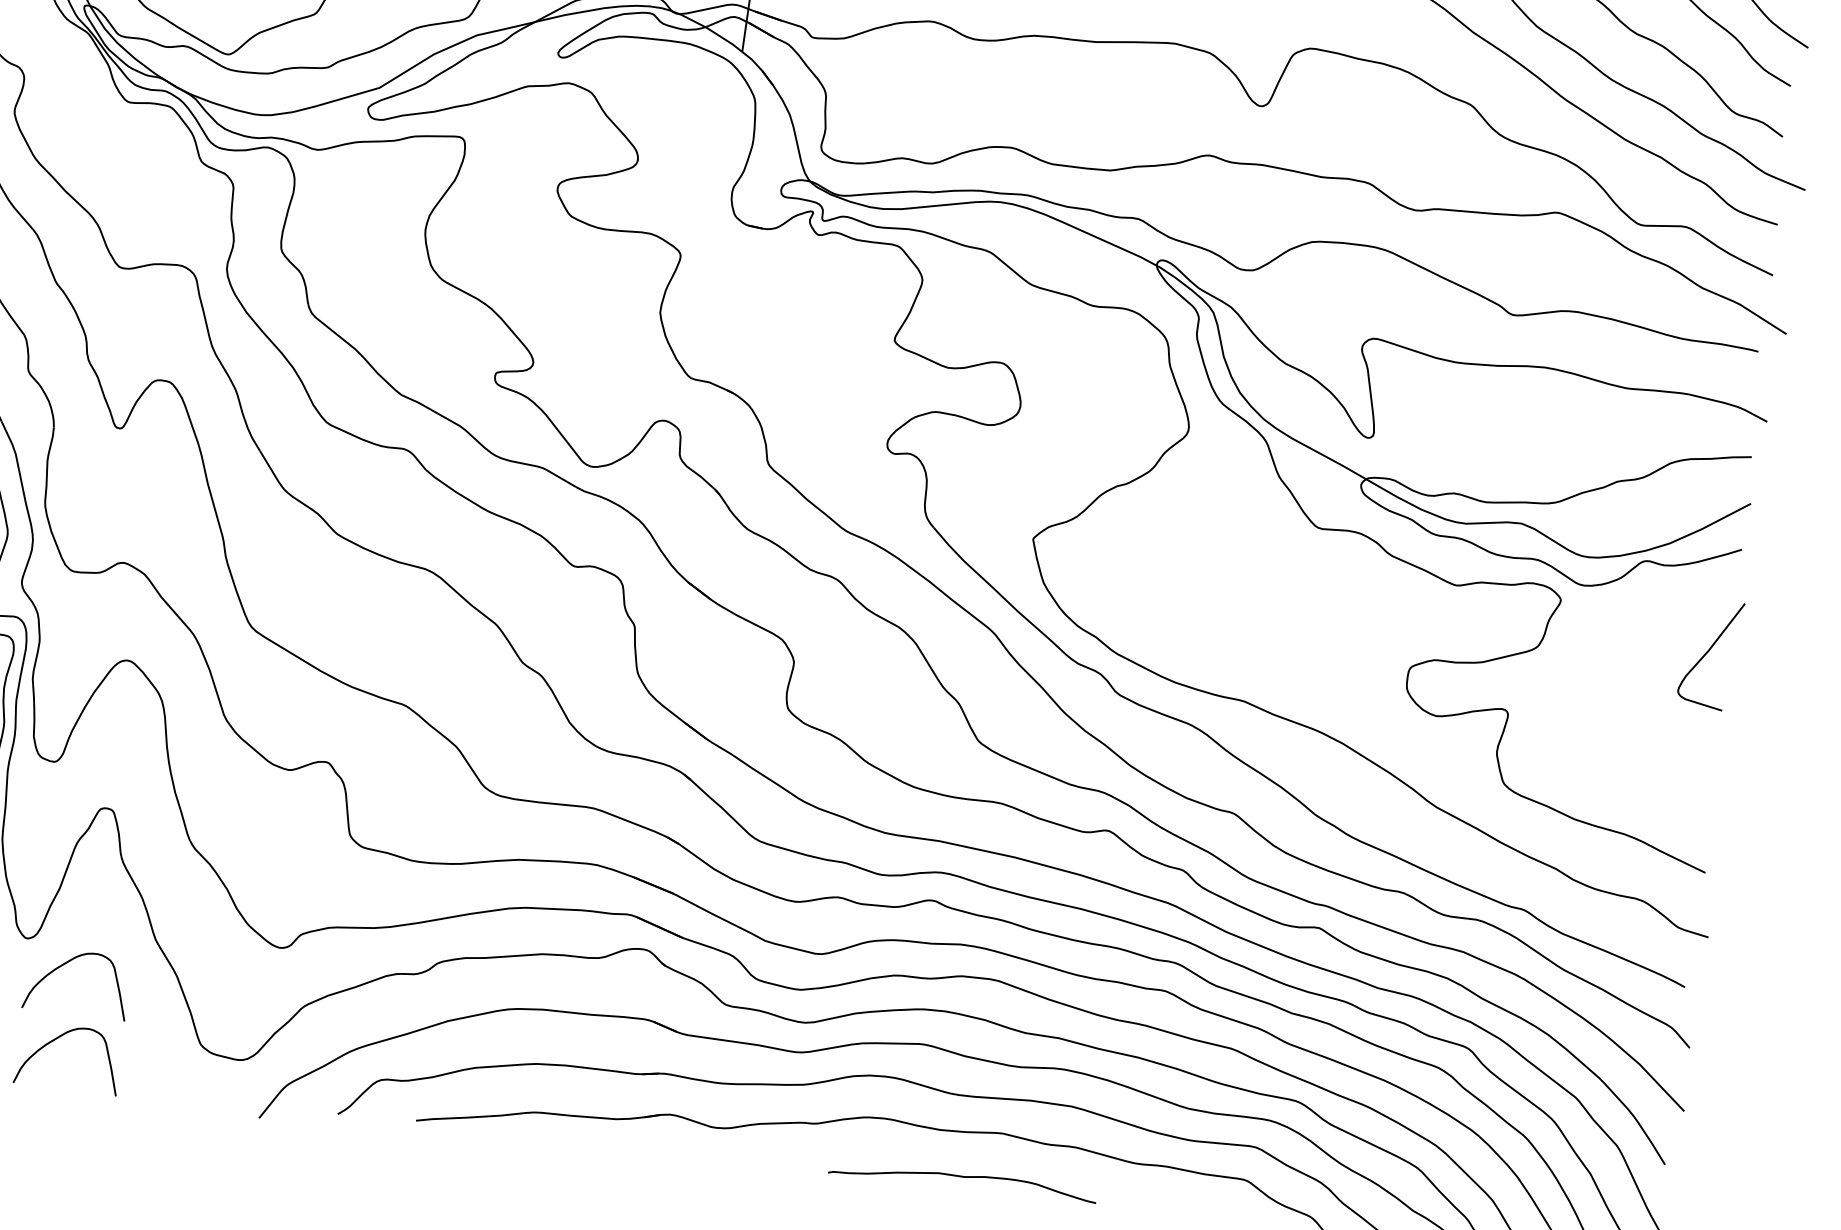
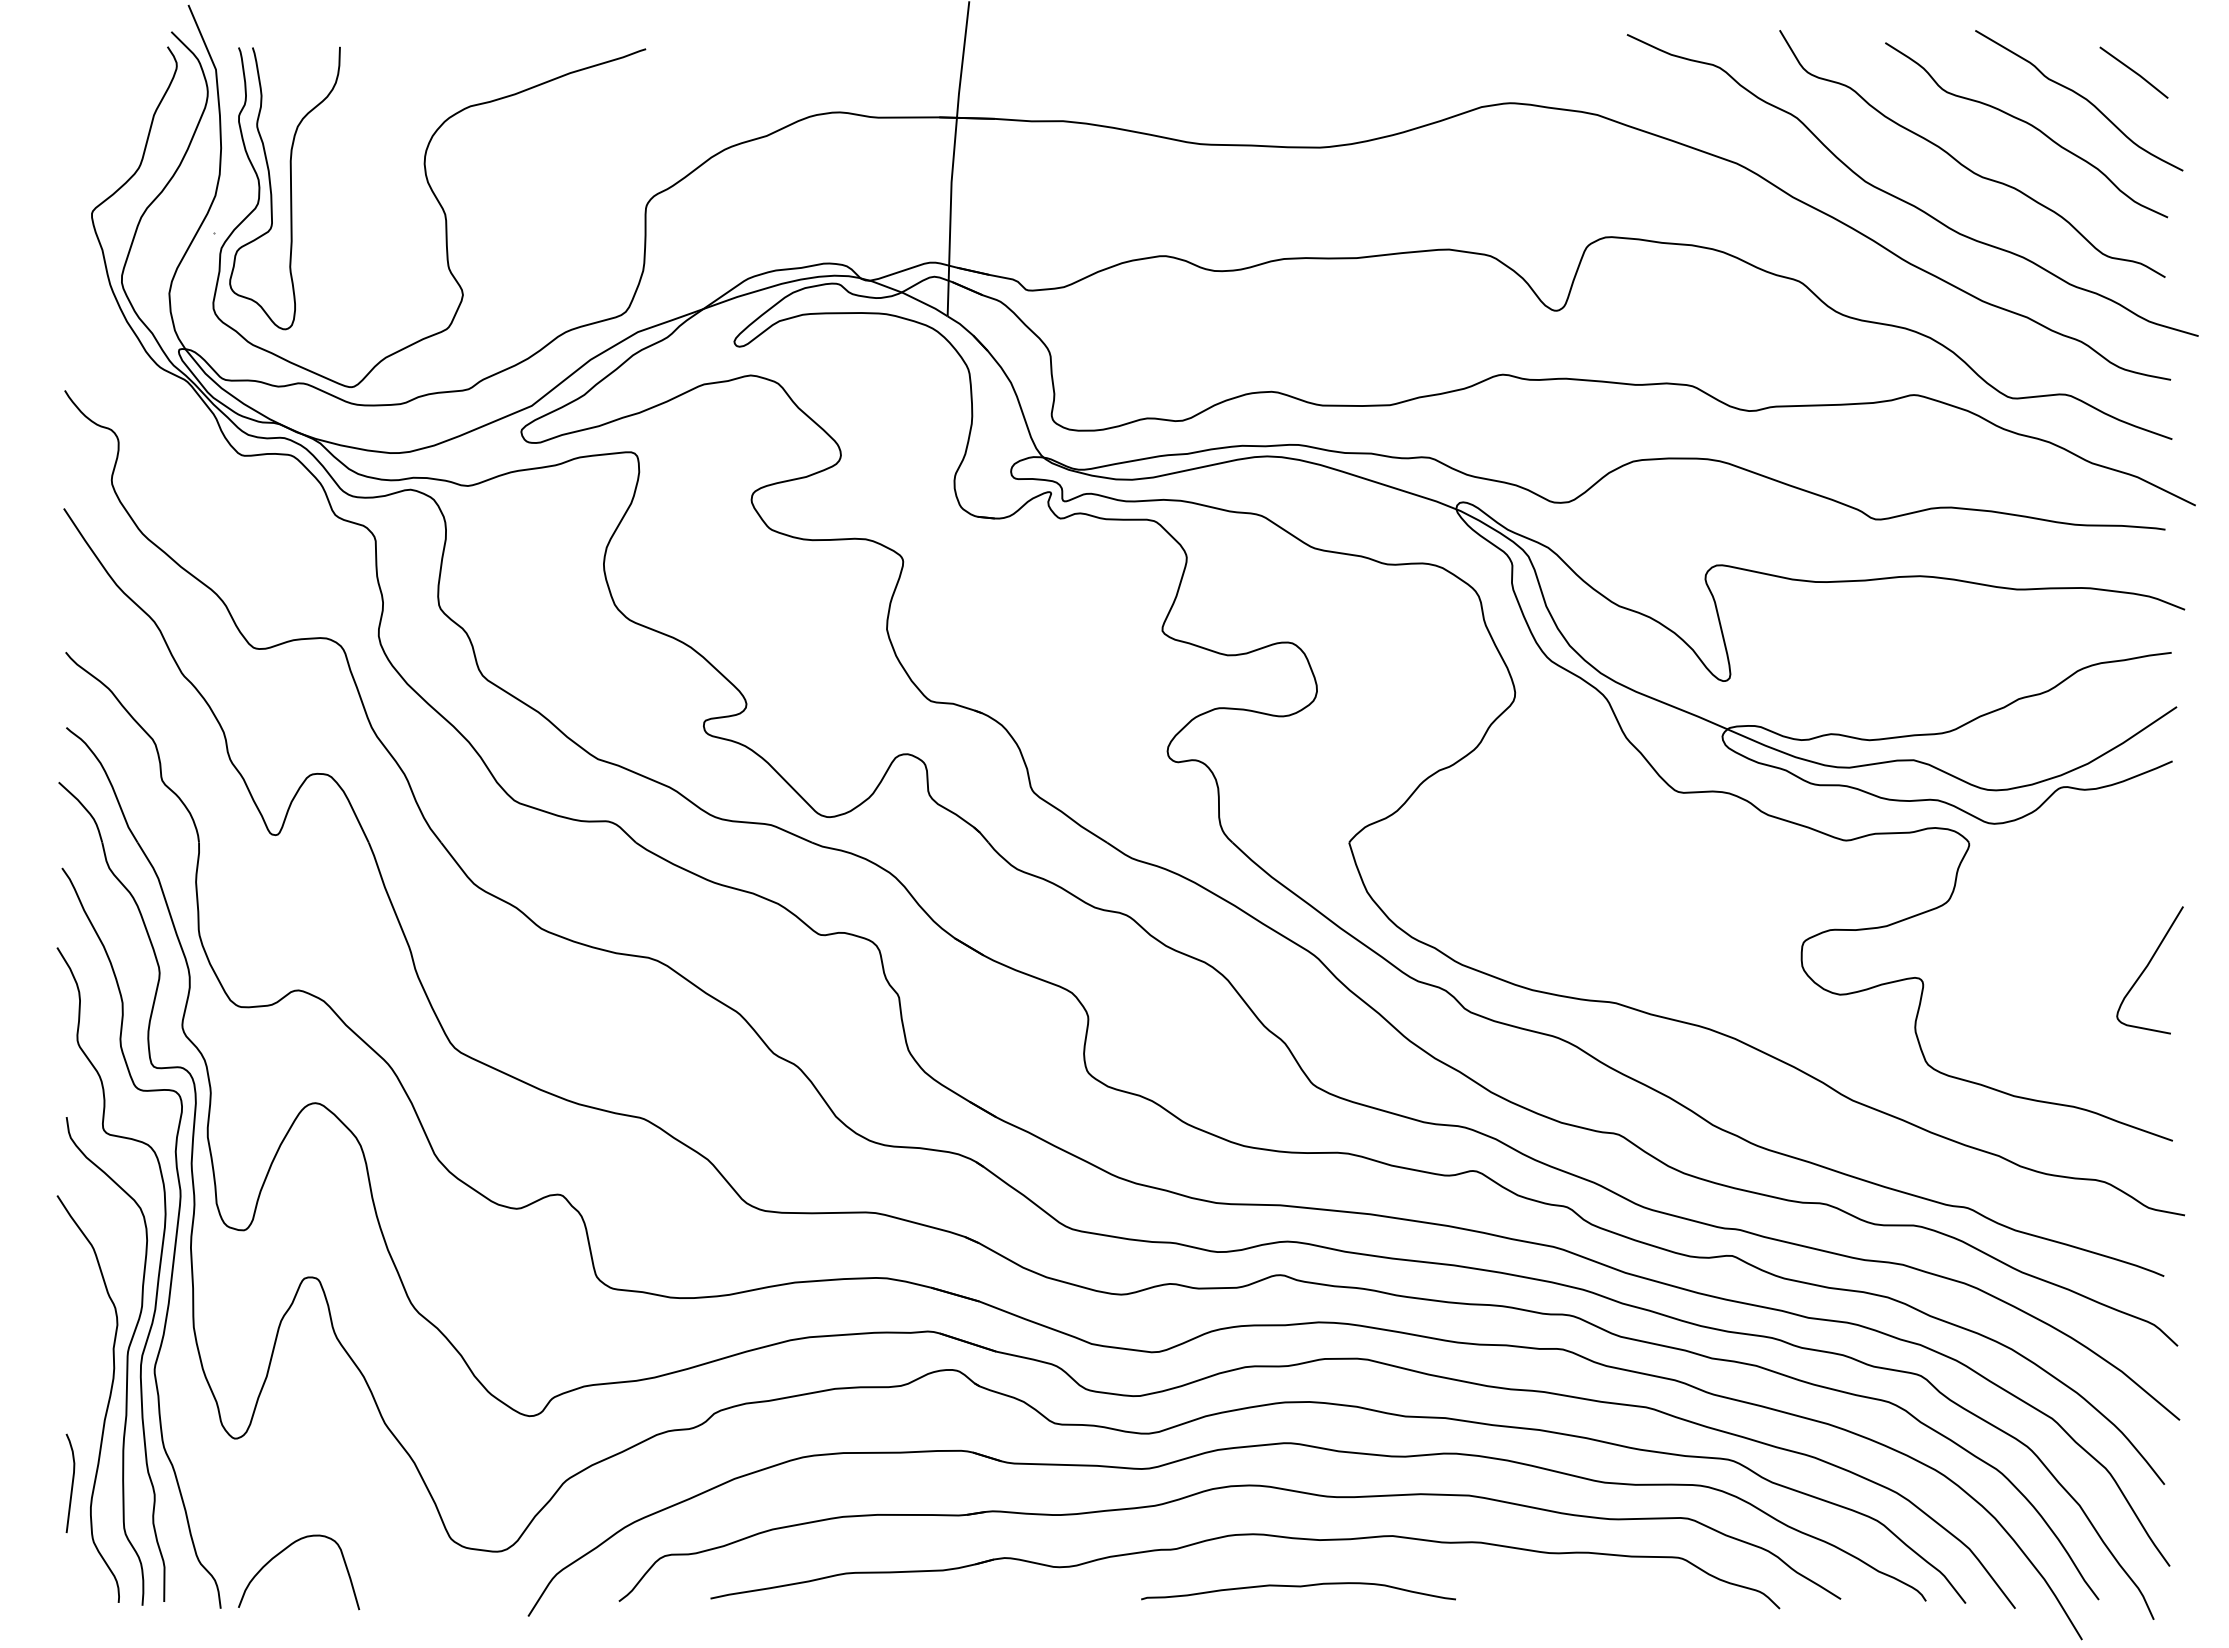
curve: (1708, 652) -> (2147, 967), moved
curve: (64, 964) -> (282, 1464), removed
curve: (963, 1177) -> (1298, 1587), moved

